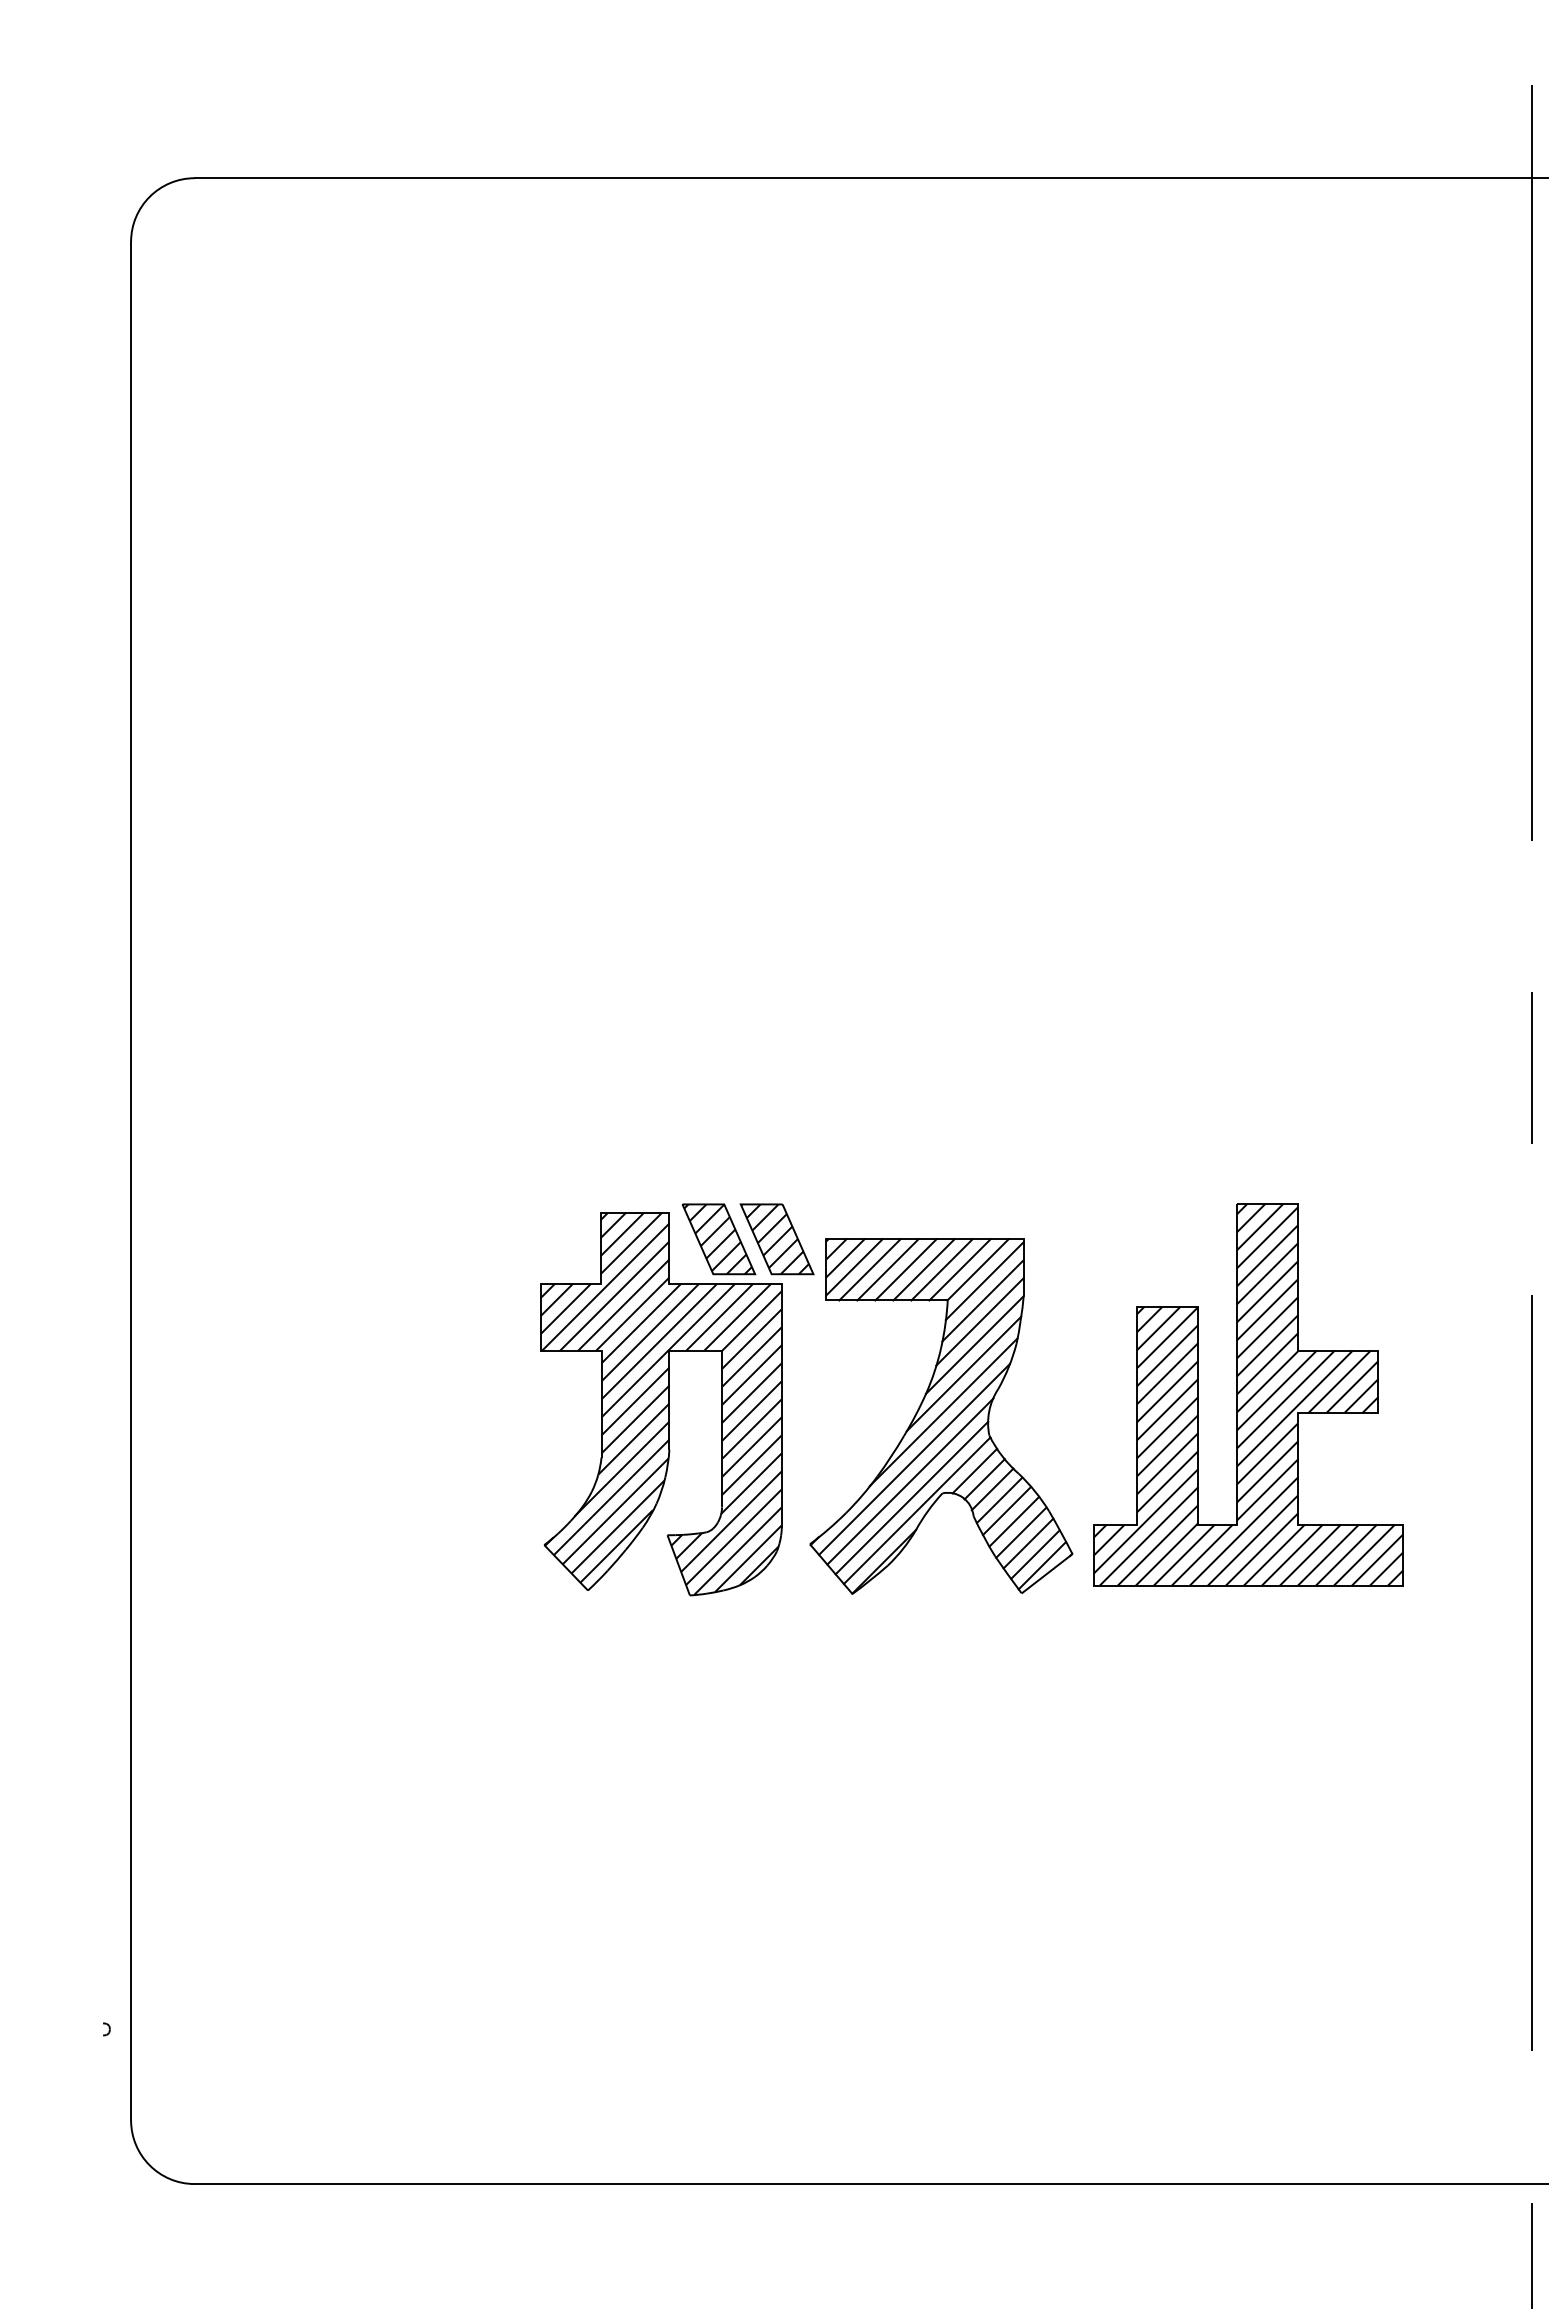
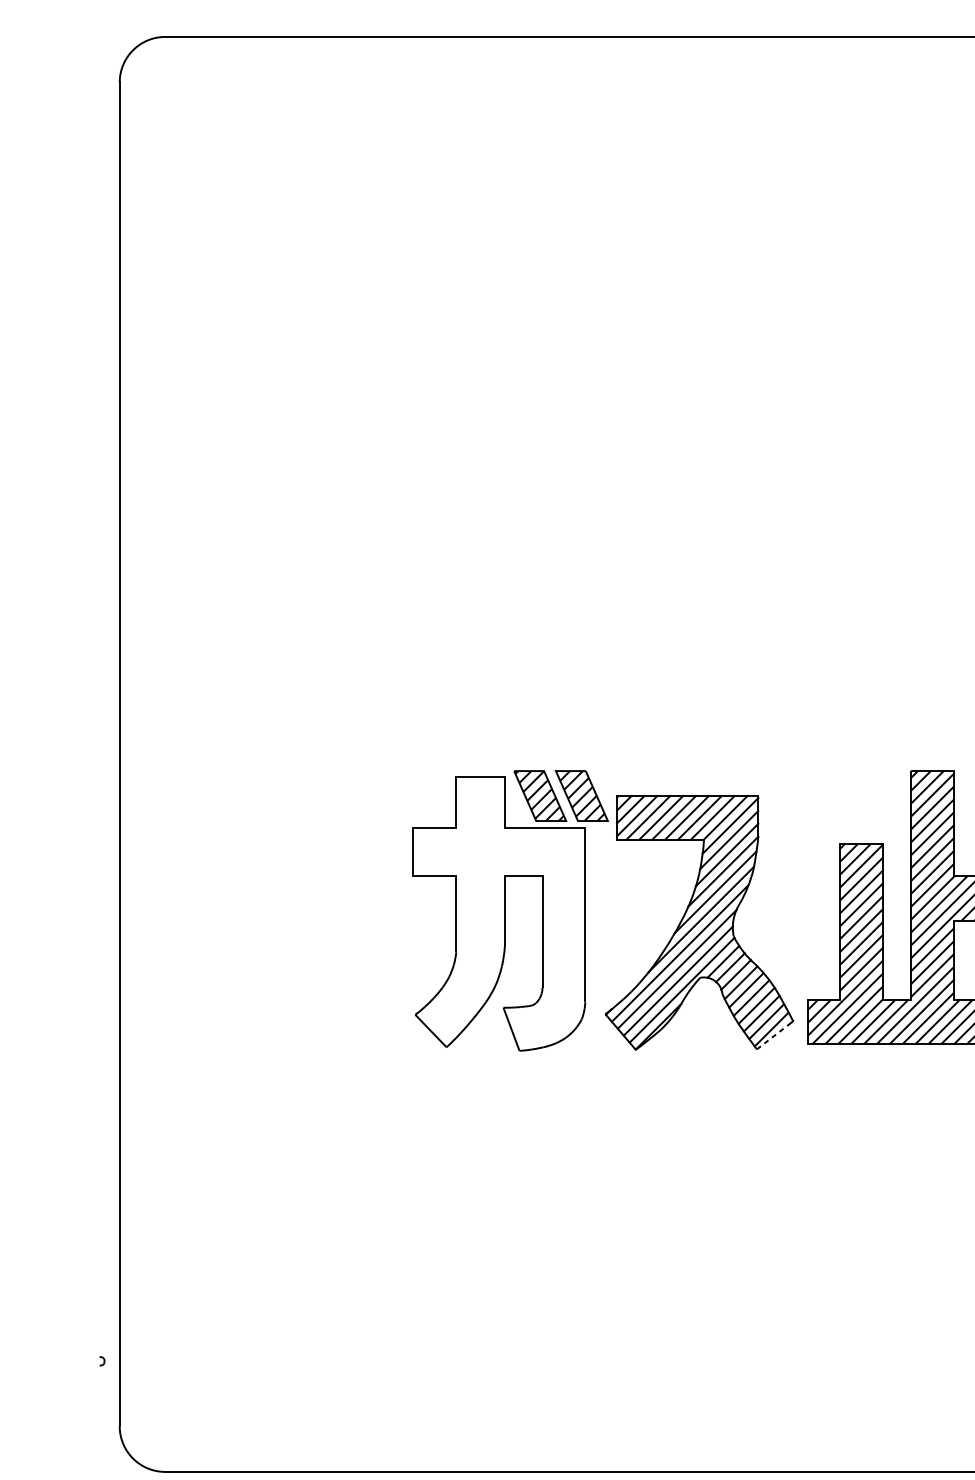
hatch: (660, 1404) -> (498, 914), removed
line: (1047, 1573) -> (775, 1035), solid -> dashed

